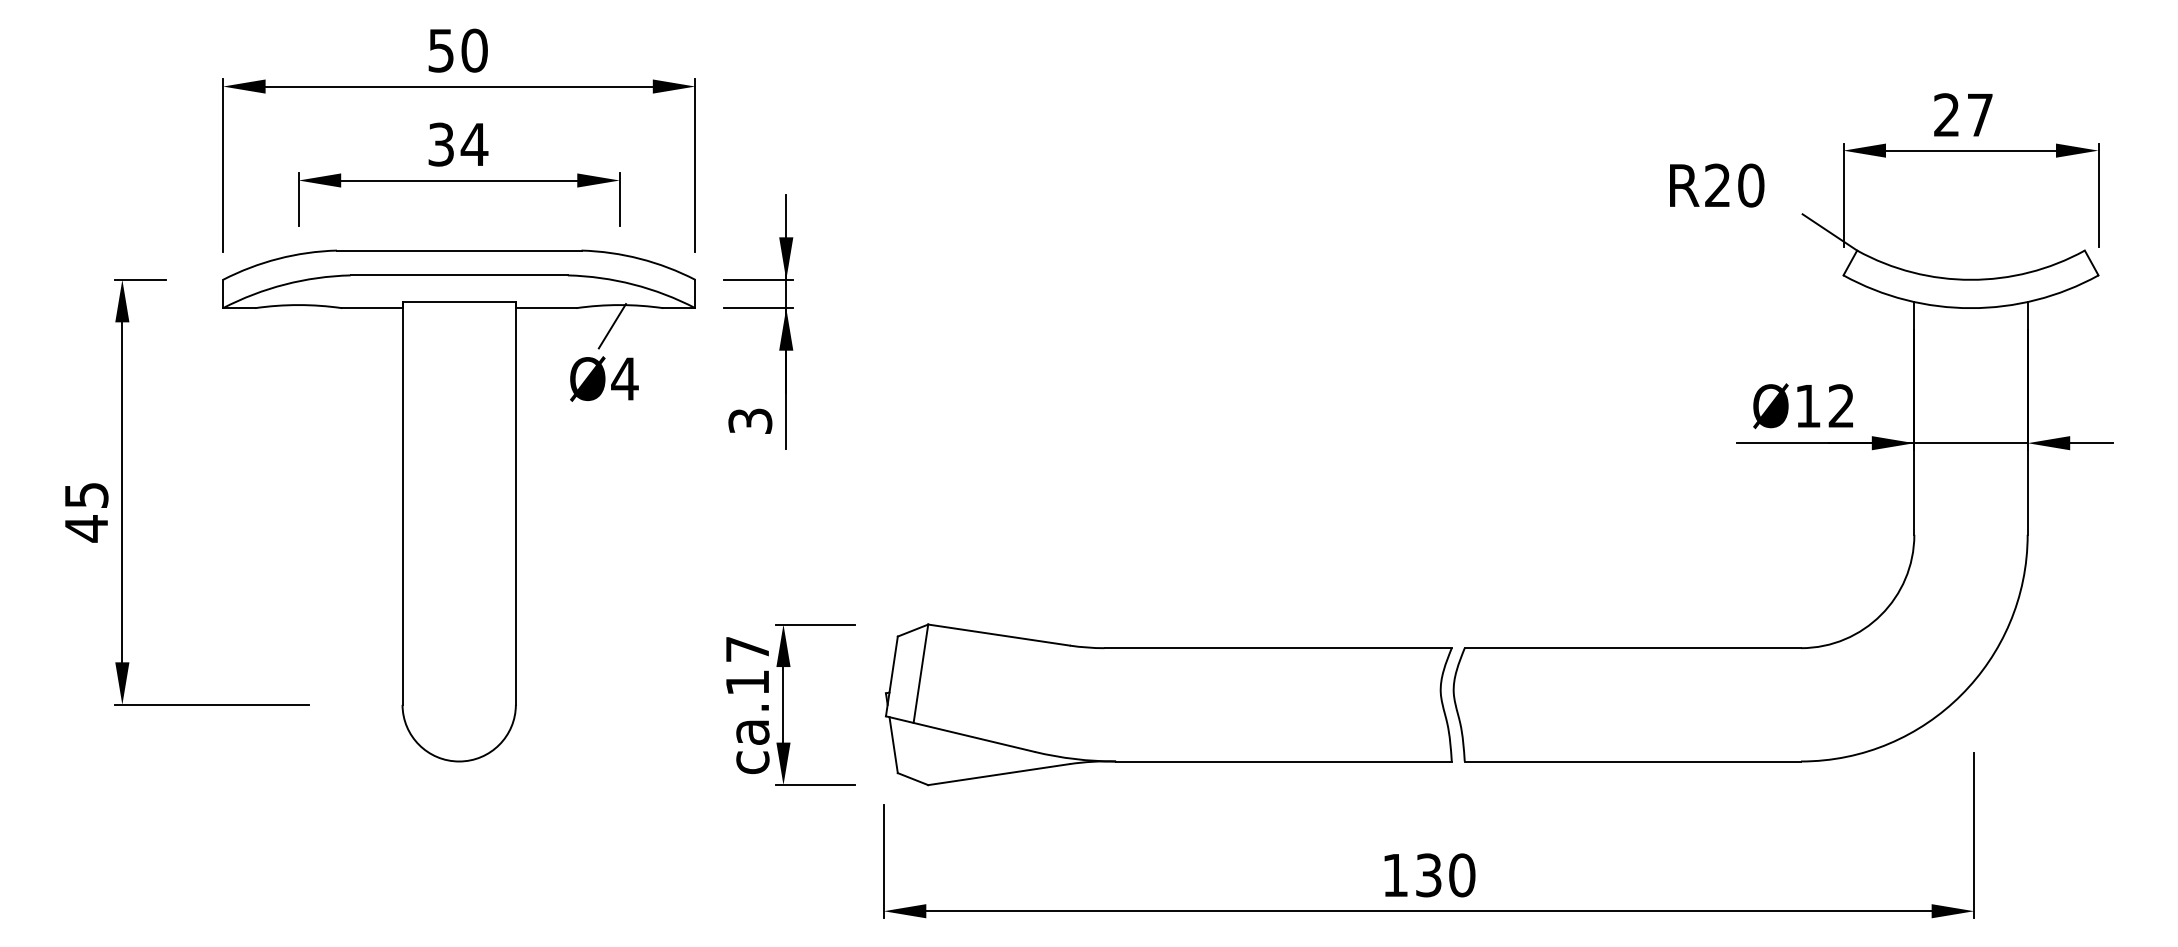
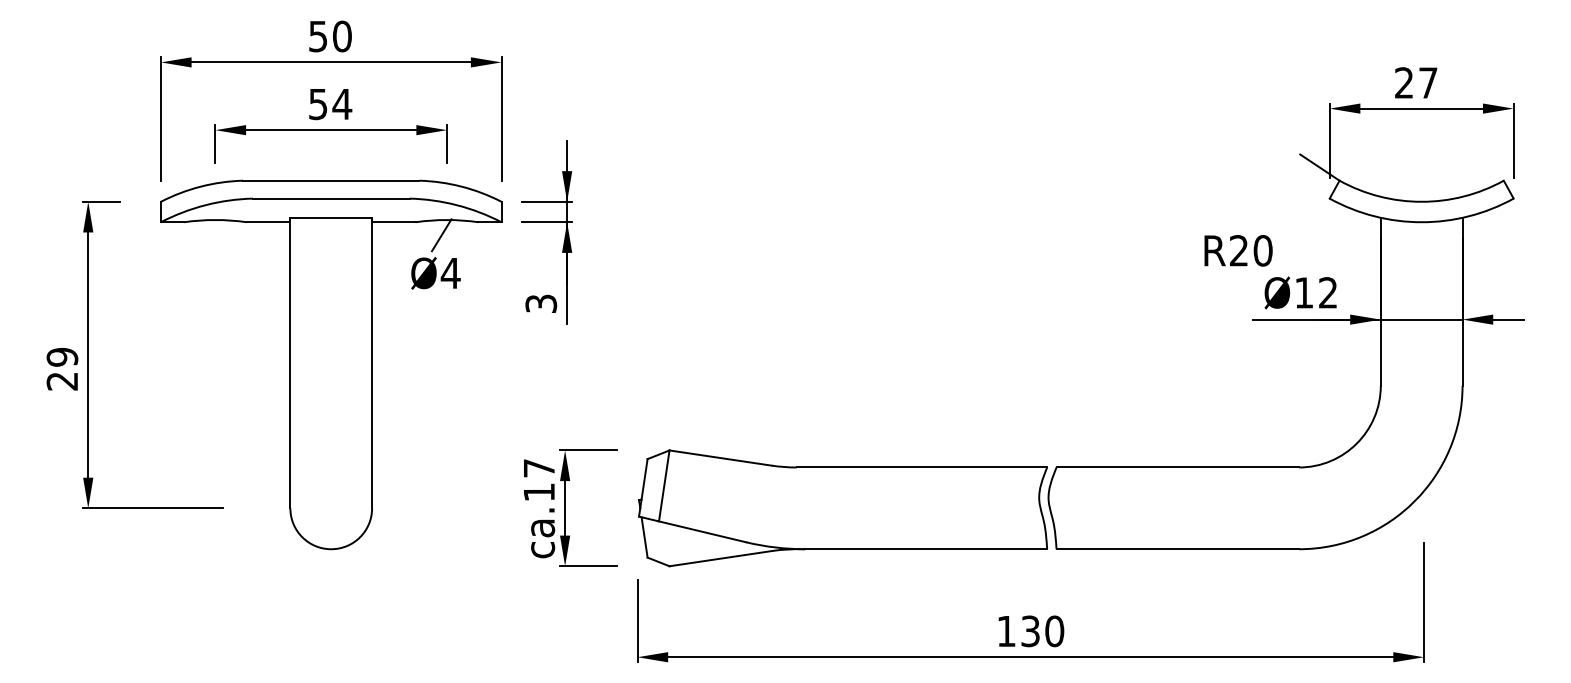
text: (441, 143) -> (318, 103), 34 -> 54
text: (1717, 185) -> (1238, 250), moved
text: (86, 512) -> (62, 369), 45 -> 29

